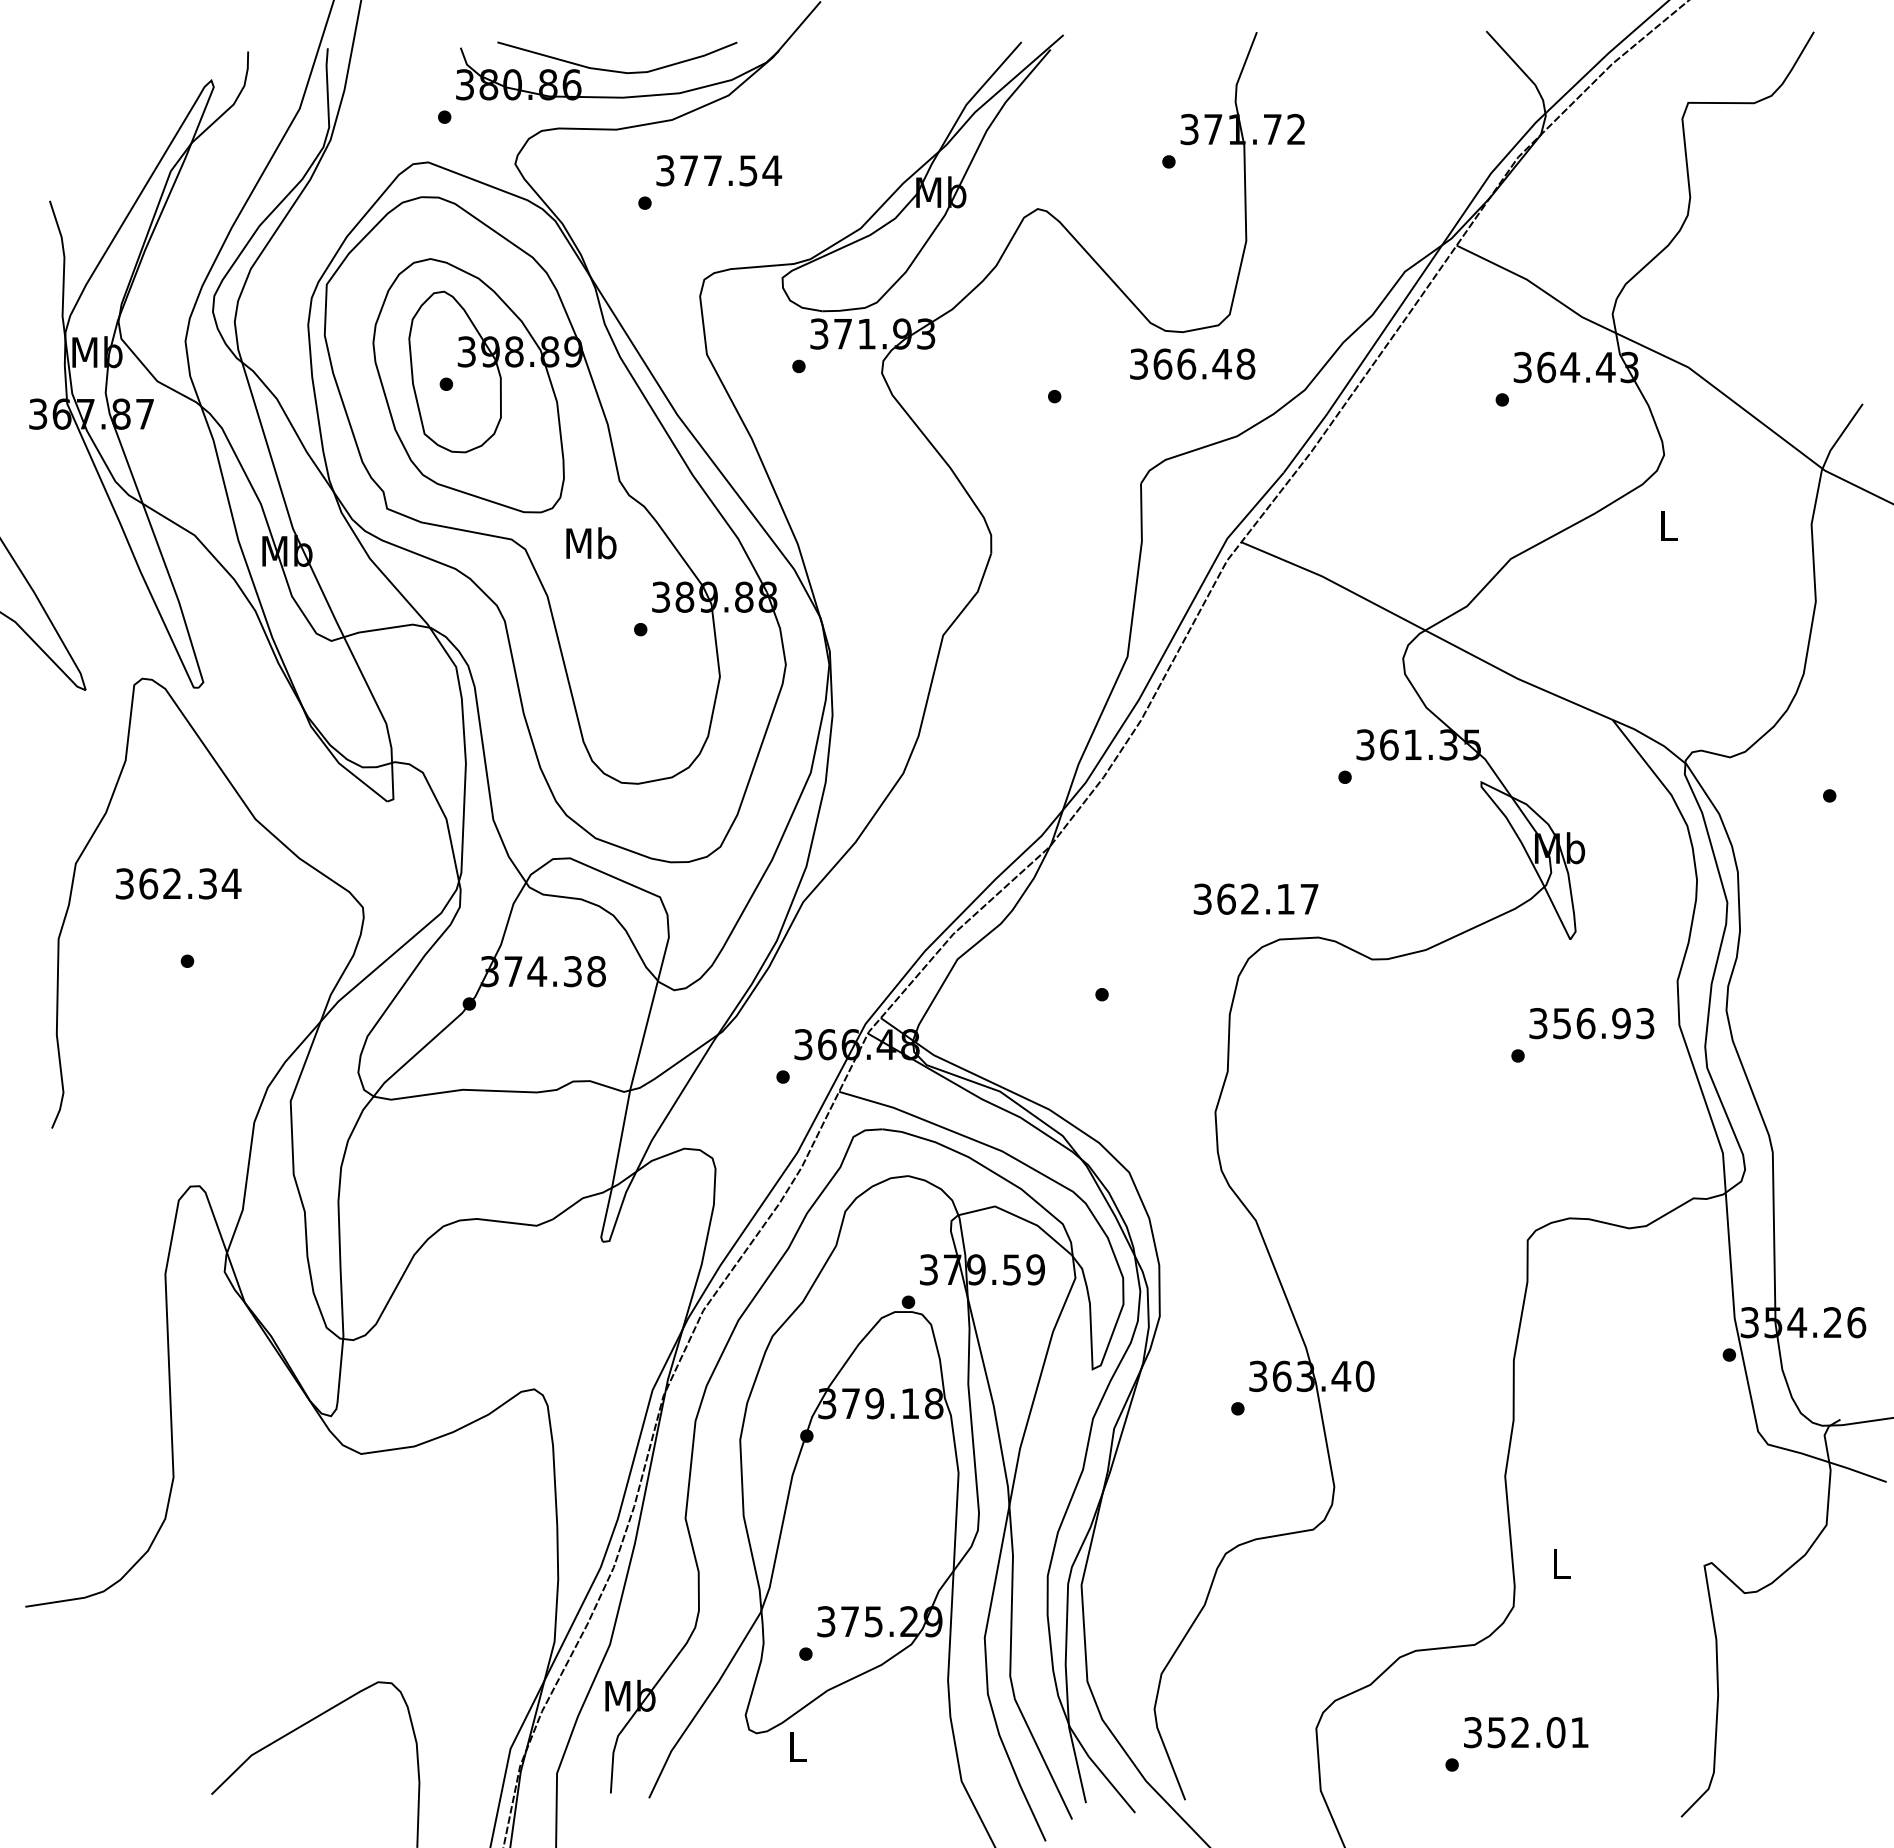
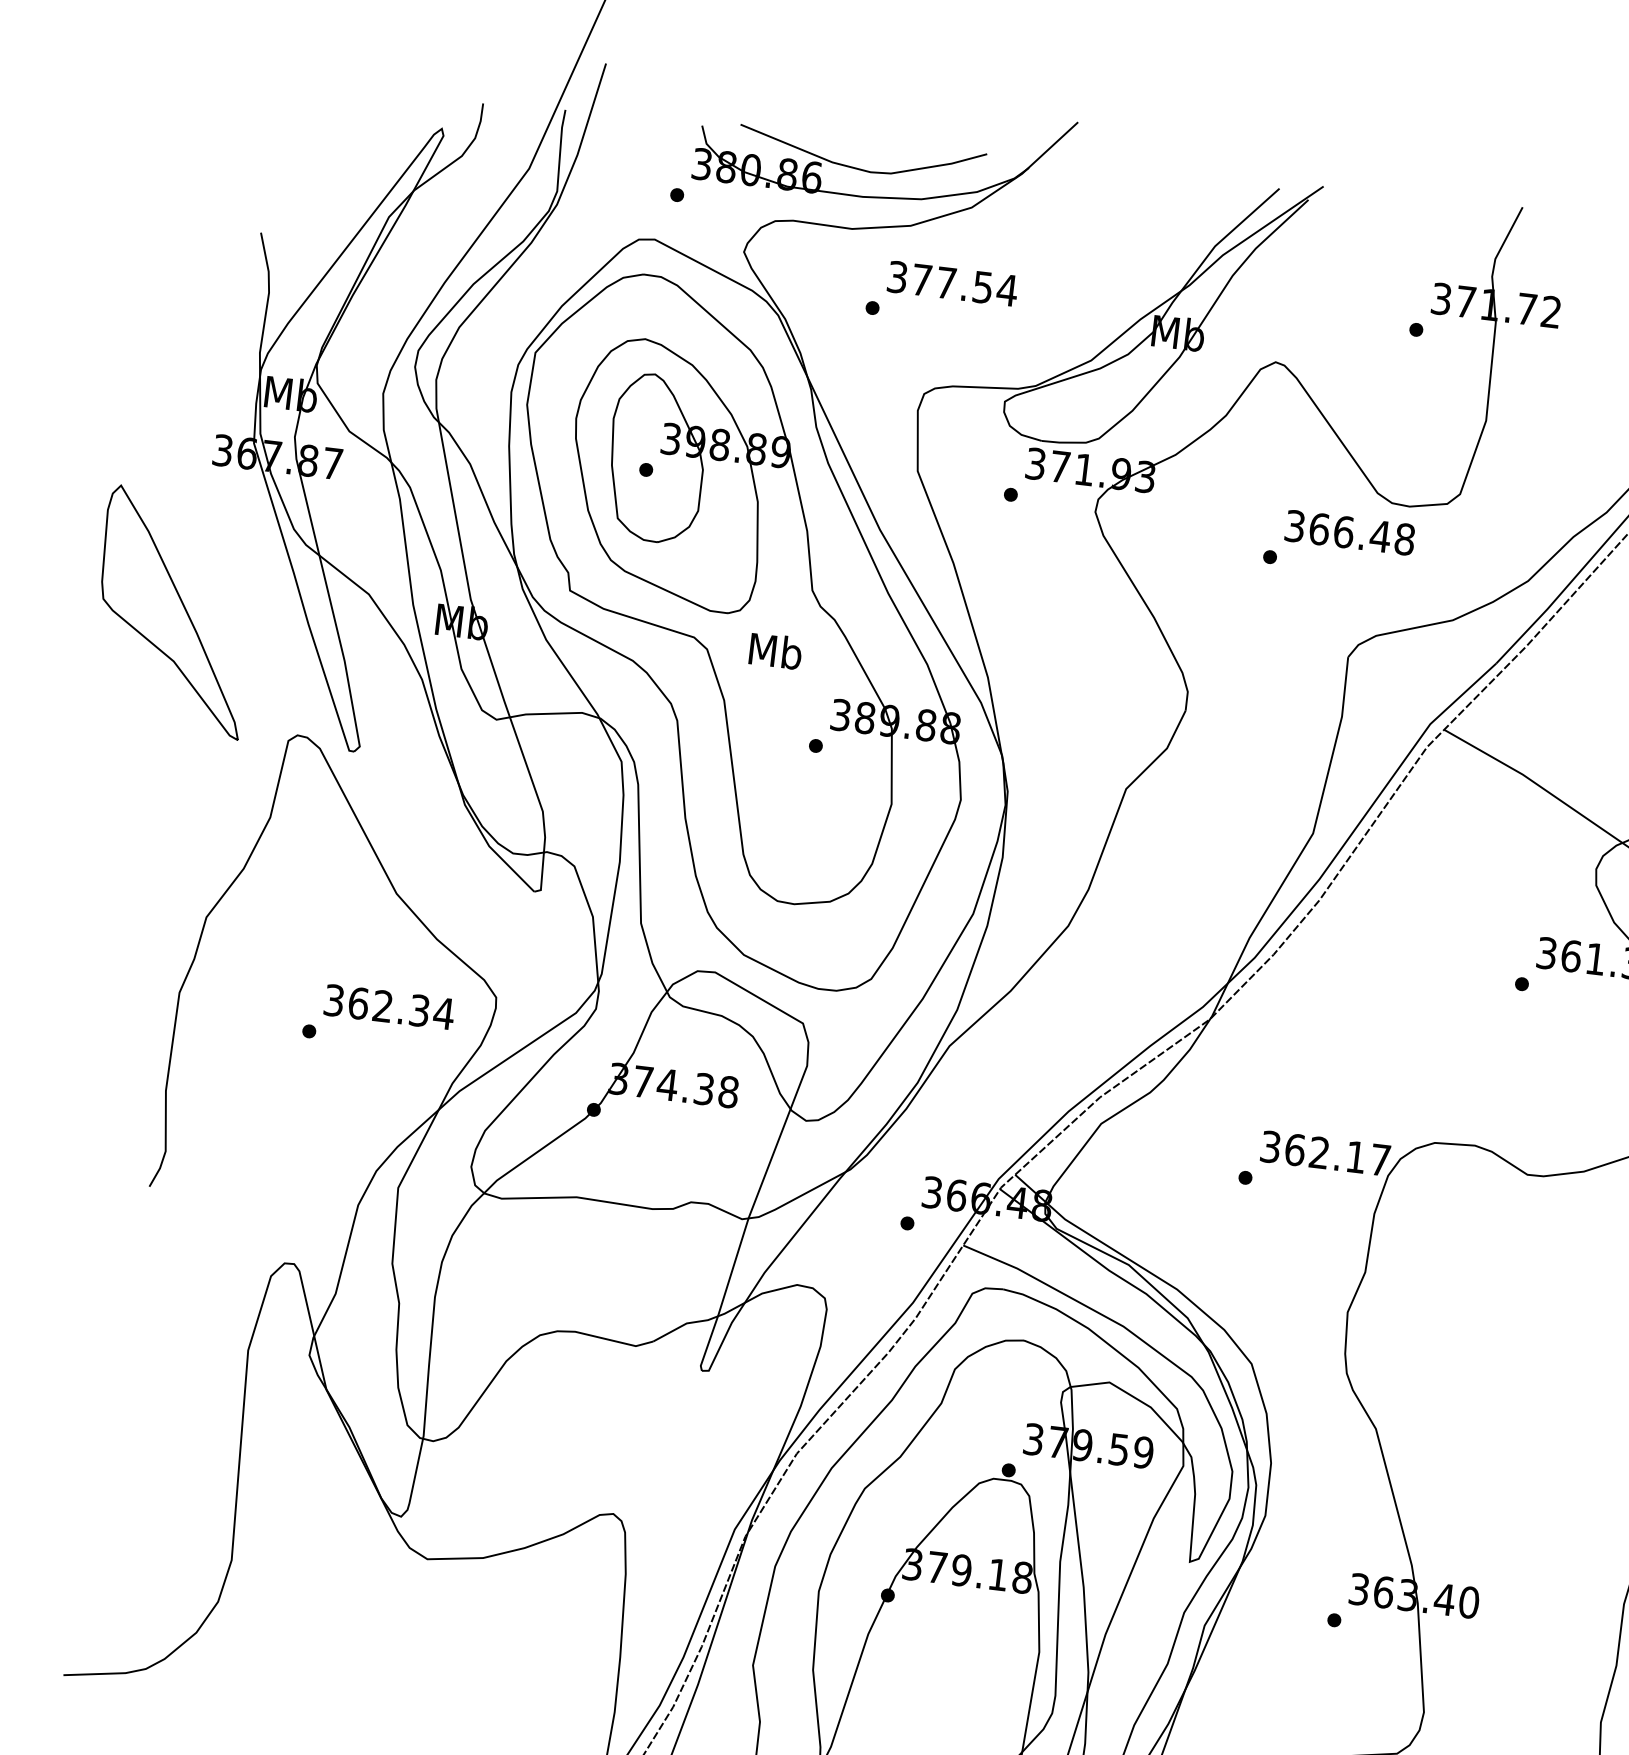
text: (1192, 363) -> (1350, 532), moved
text: (178, 883) -> (389, 1006), moved
text: (1255, 898) -> (1325, 1152), moved

